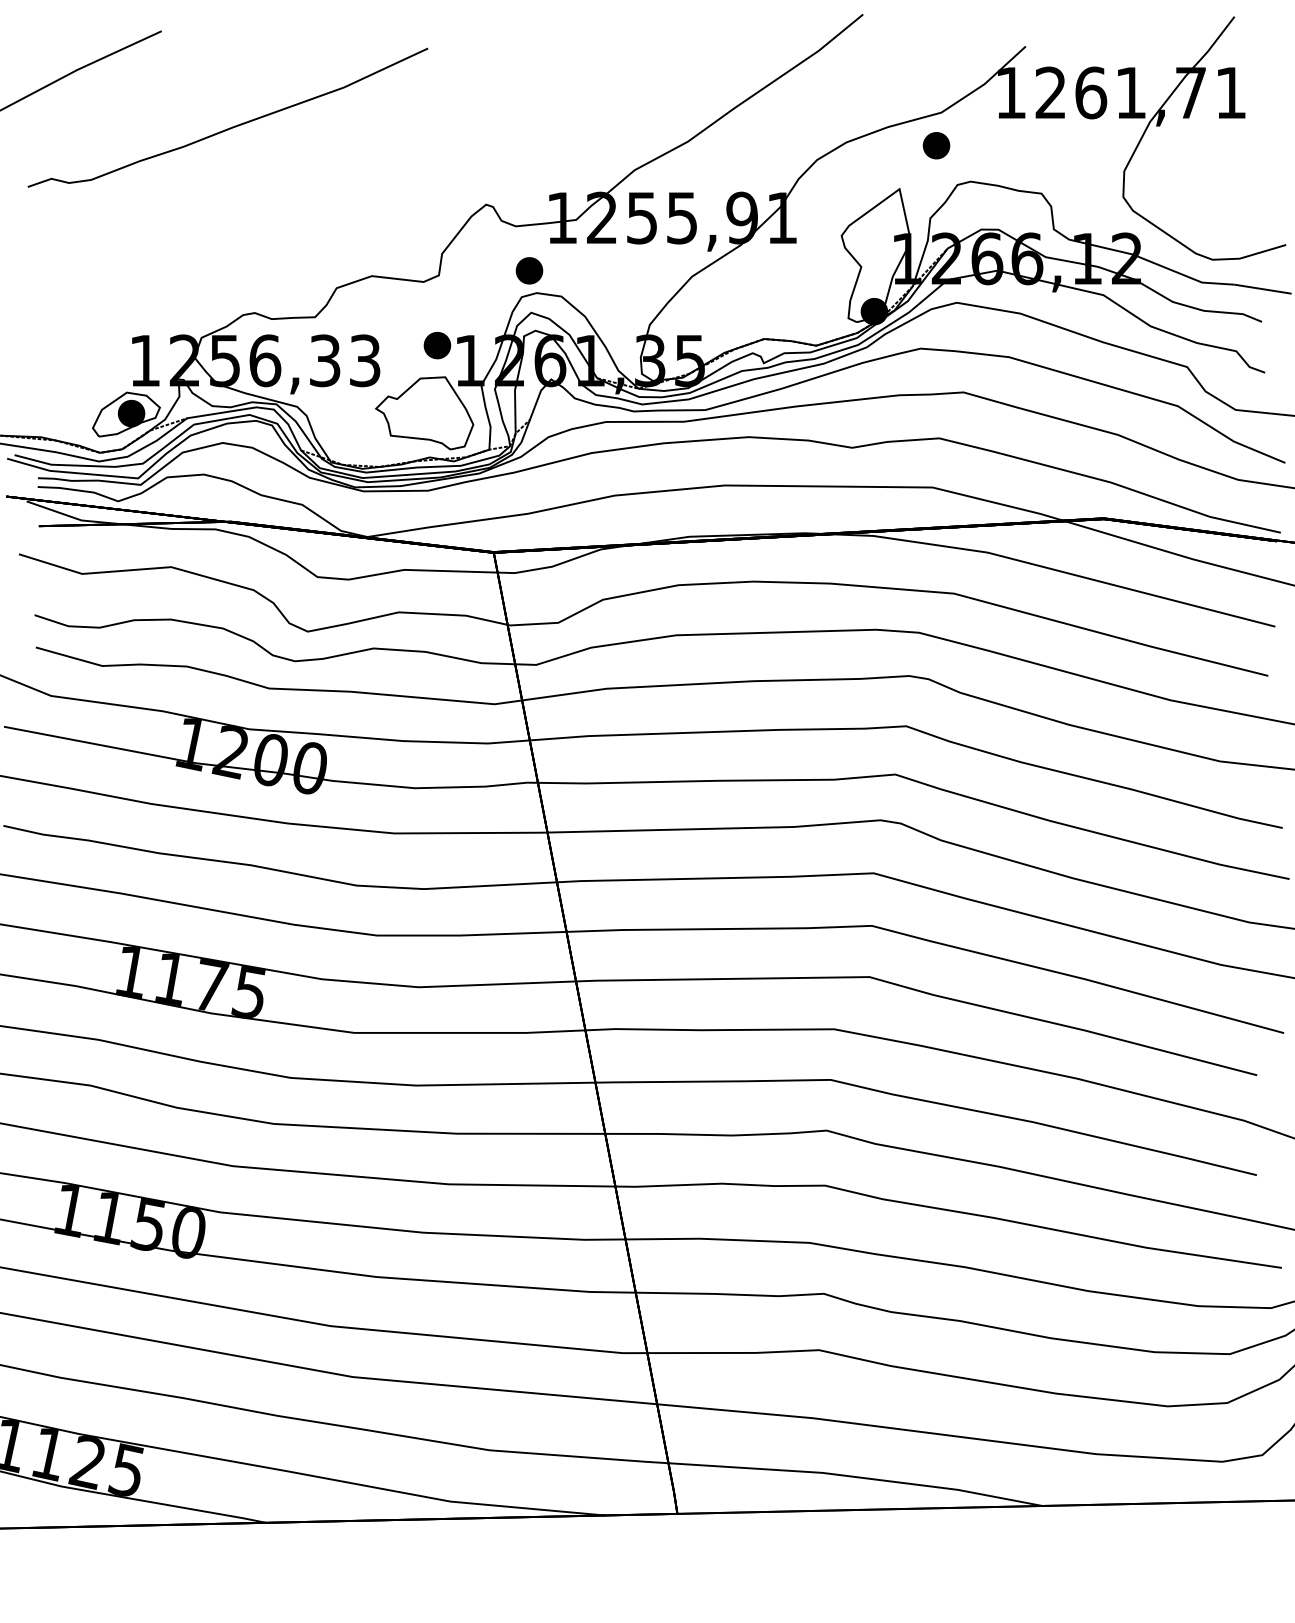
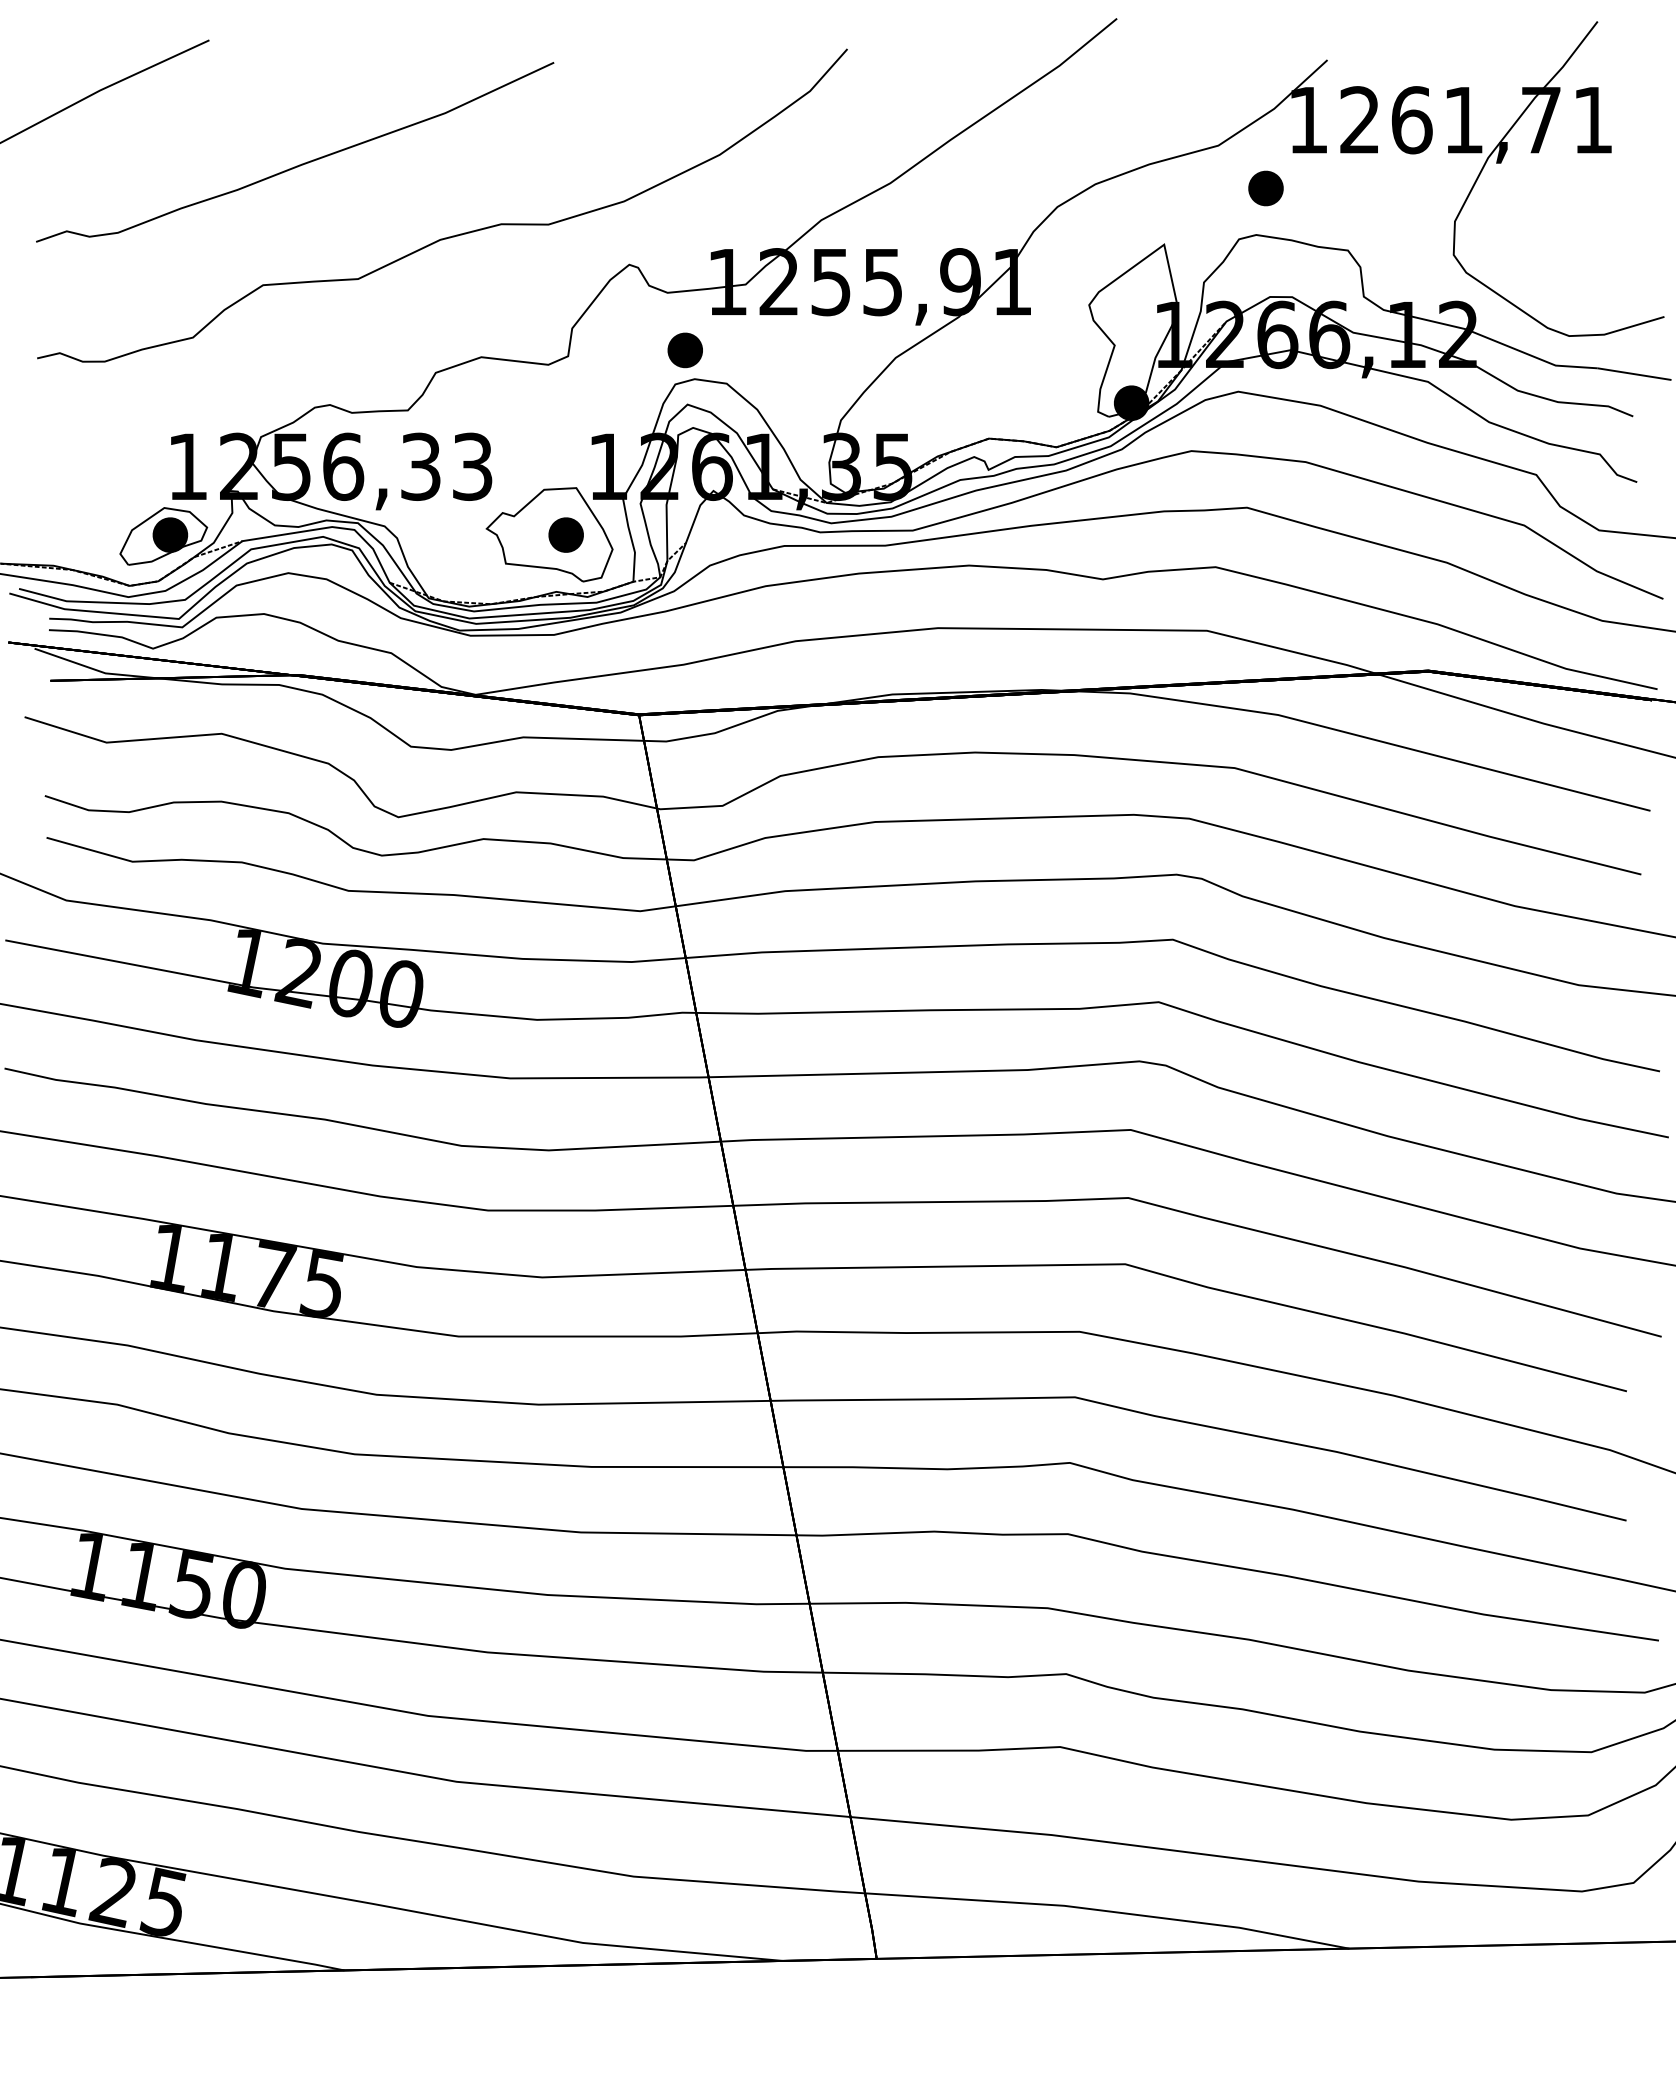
part: (936, 145) -> (1265, 188), moved
curve: (346, 182) -> (448, 236), added
part: (436, 345) -> (565, 534), moved

